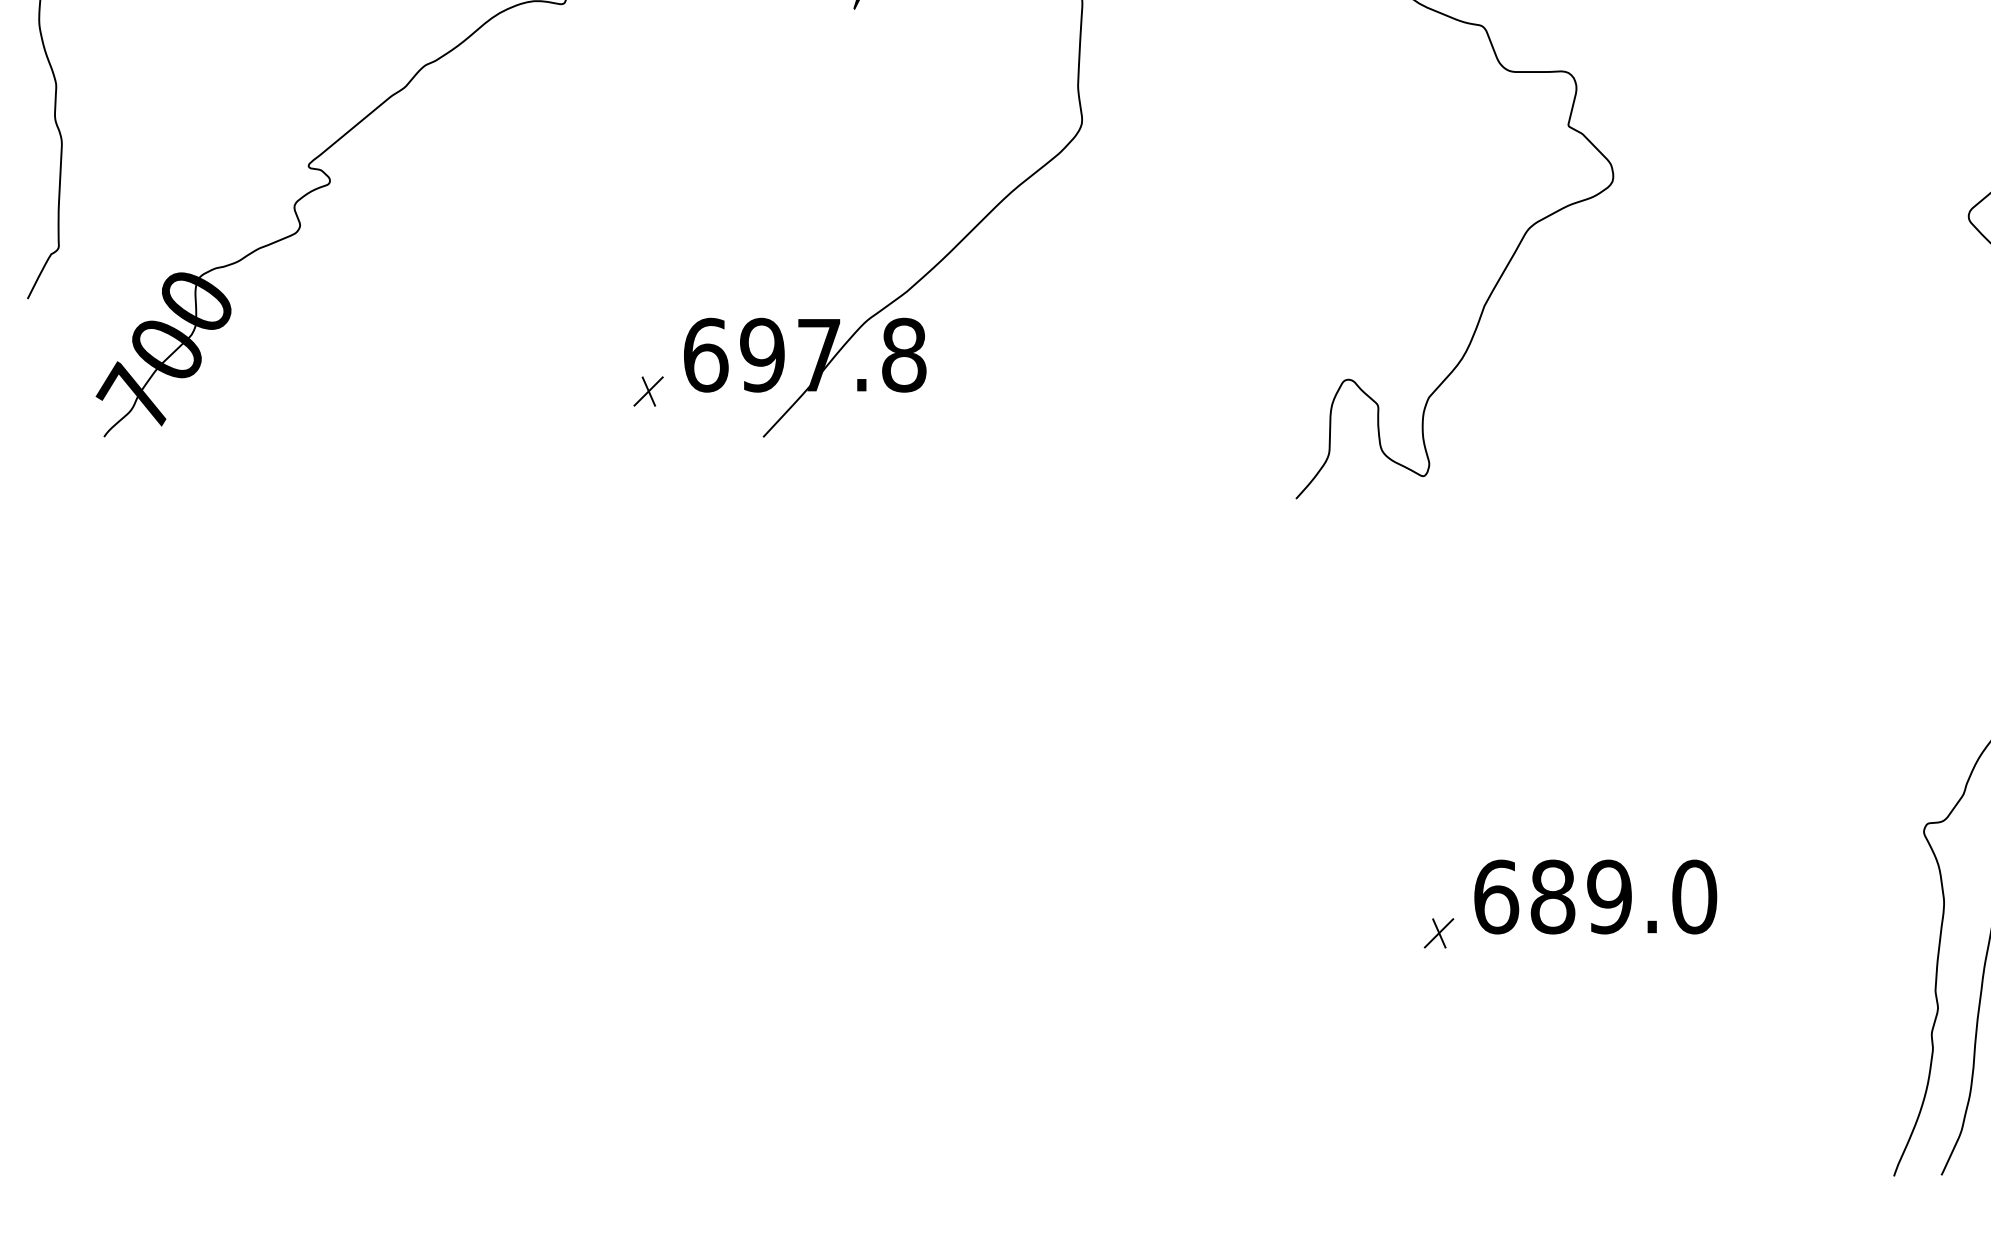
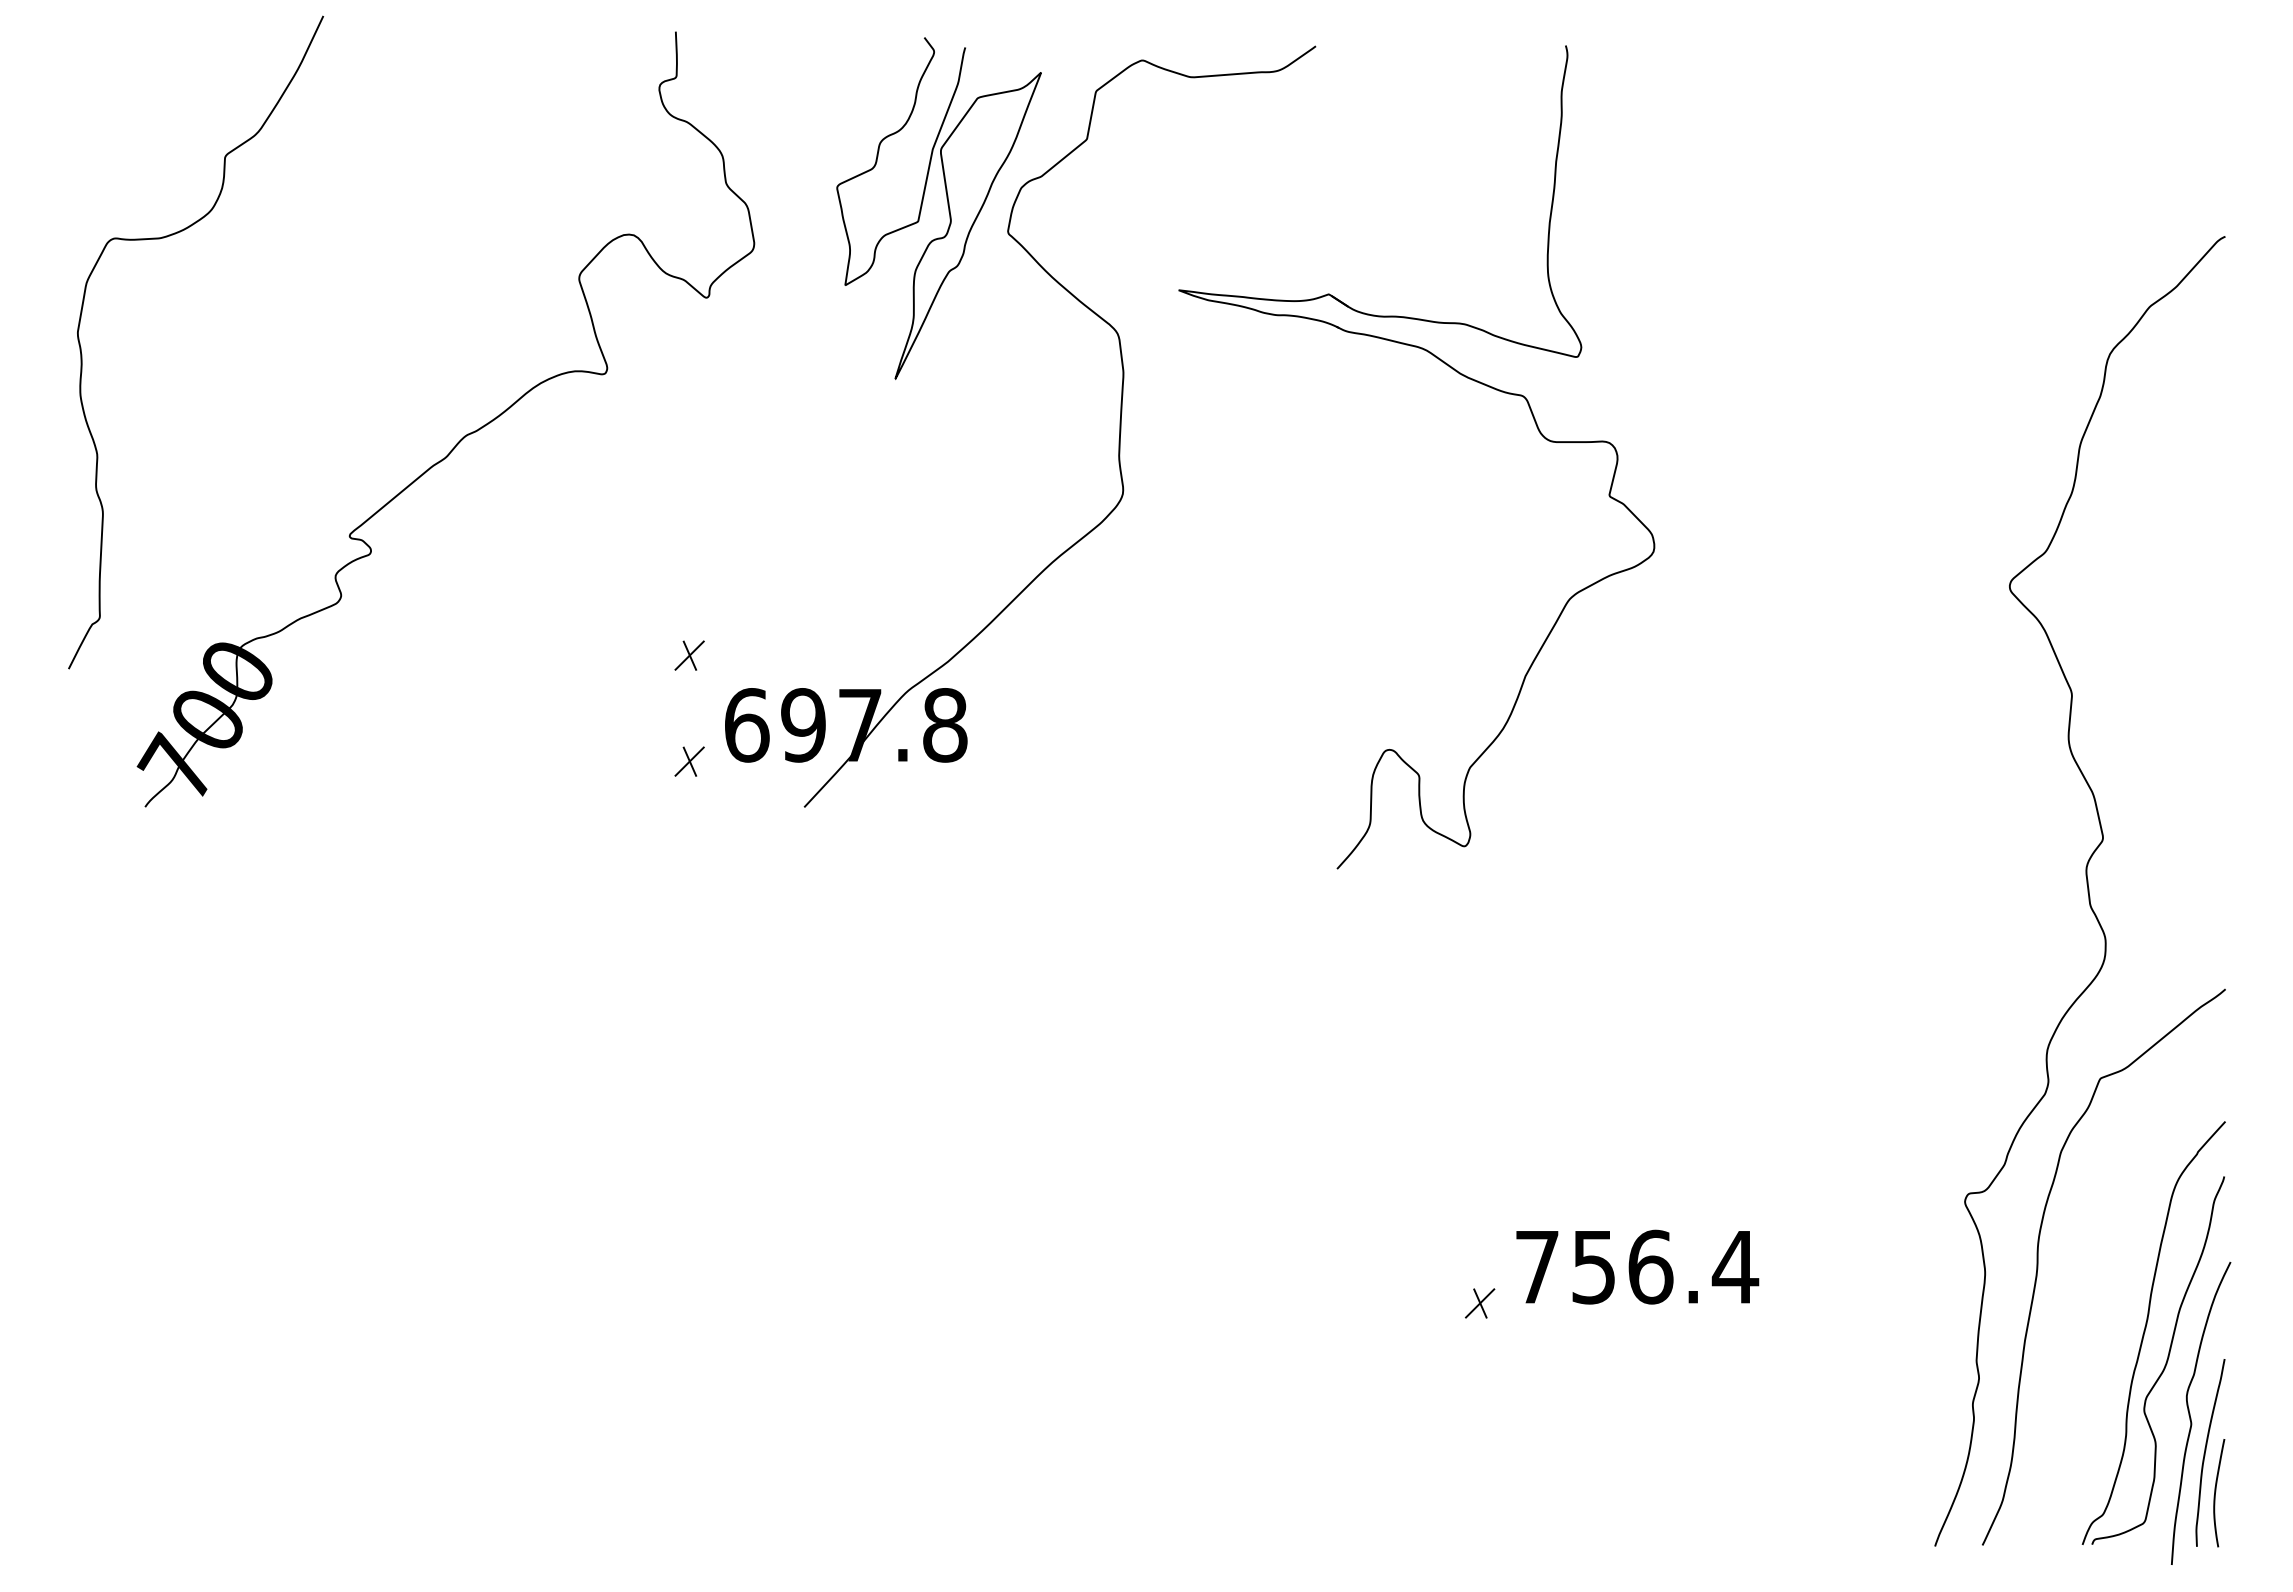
part: (648, 285) -> (689, 655), added
text: (1596, 896) -> (1637, 1266), 689.0 -> 756.4

